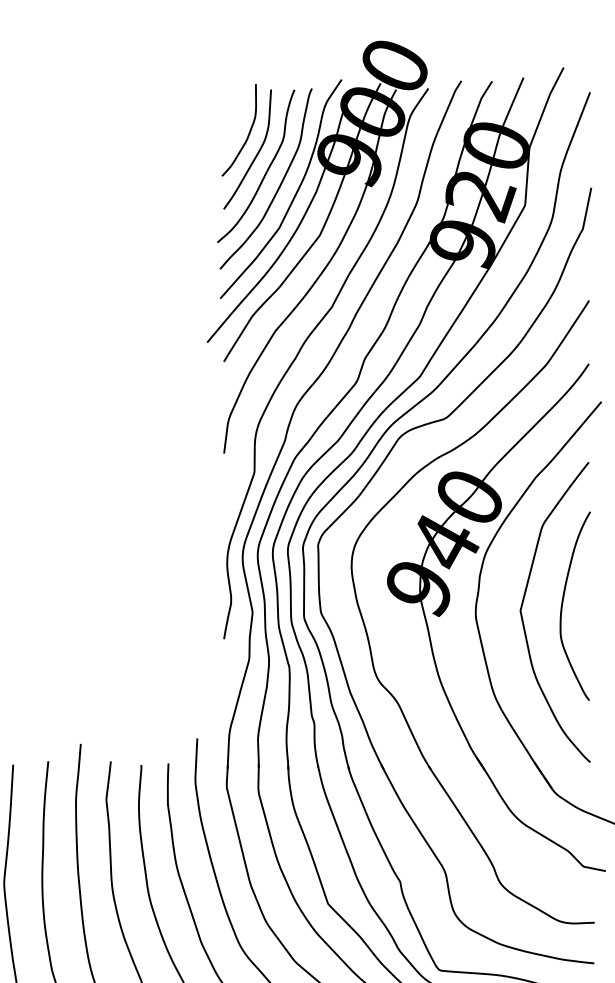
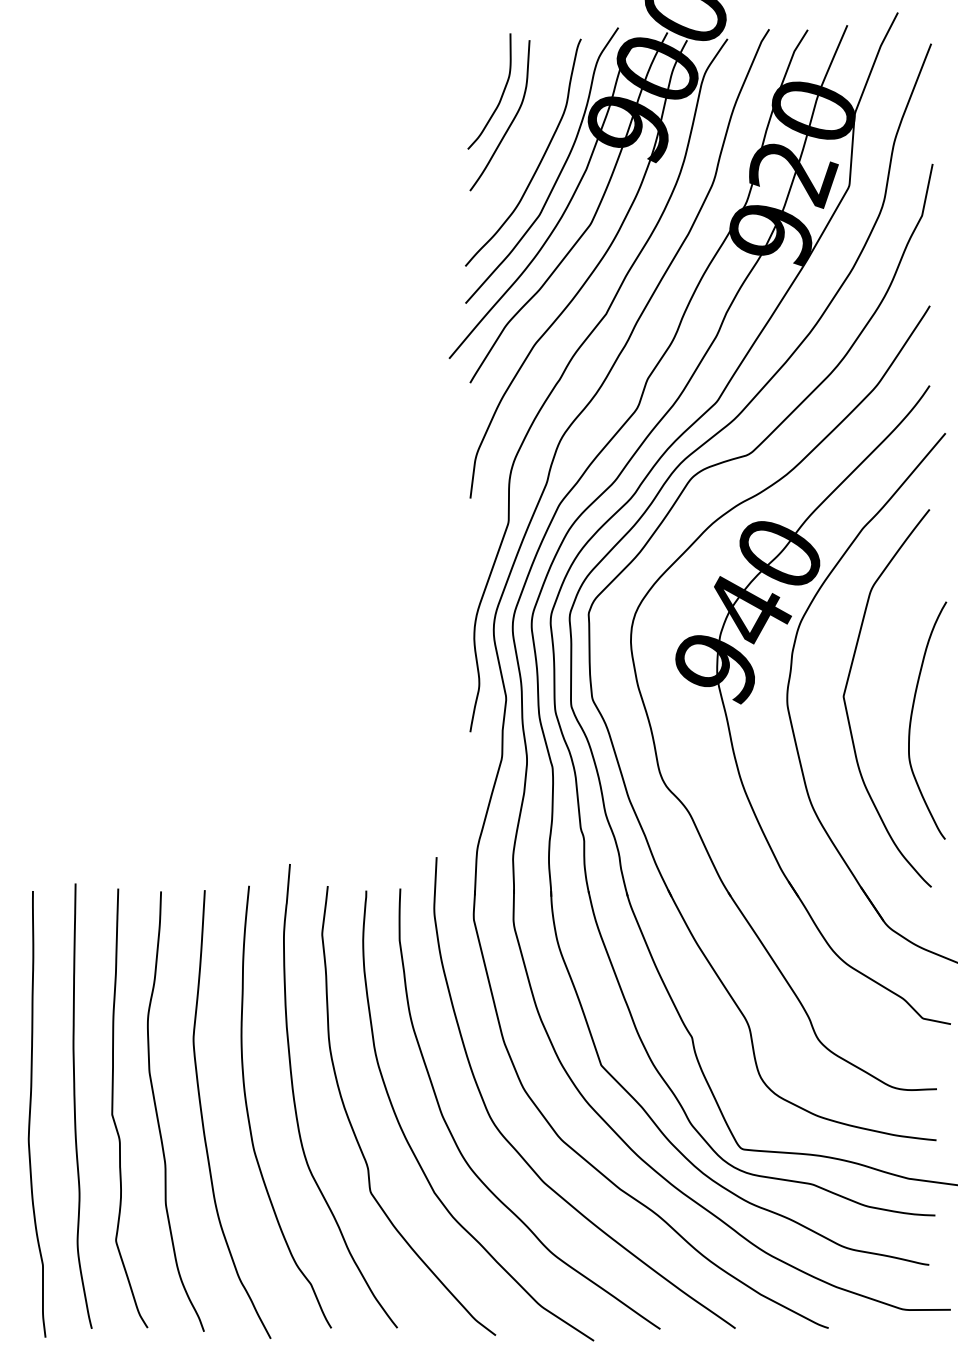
curve: (266, 170) -> (523, 142), removed
curve: (563, 602) -> (912, 716), moved

